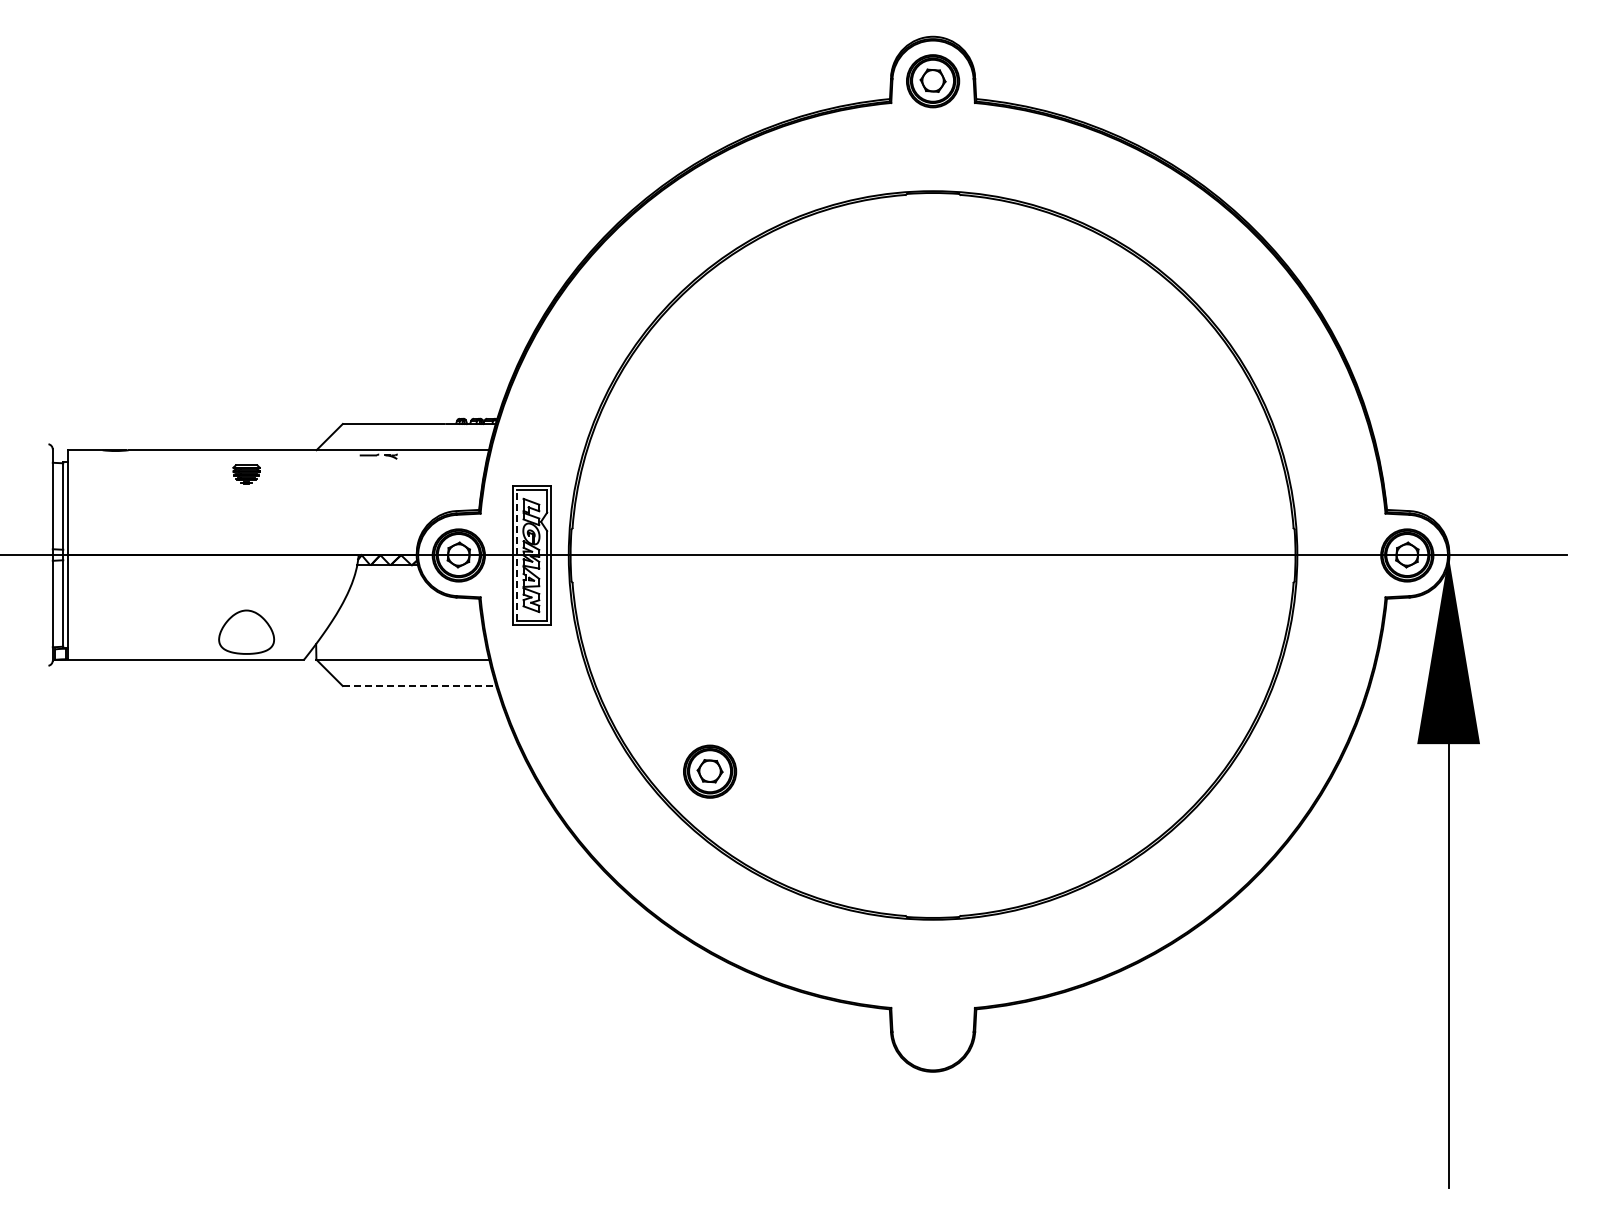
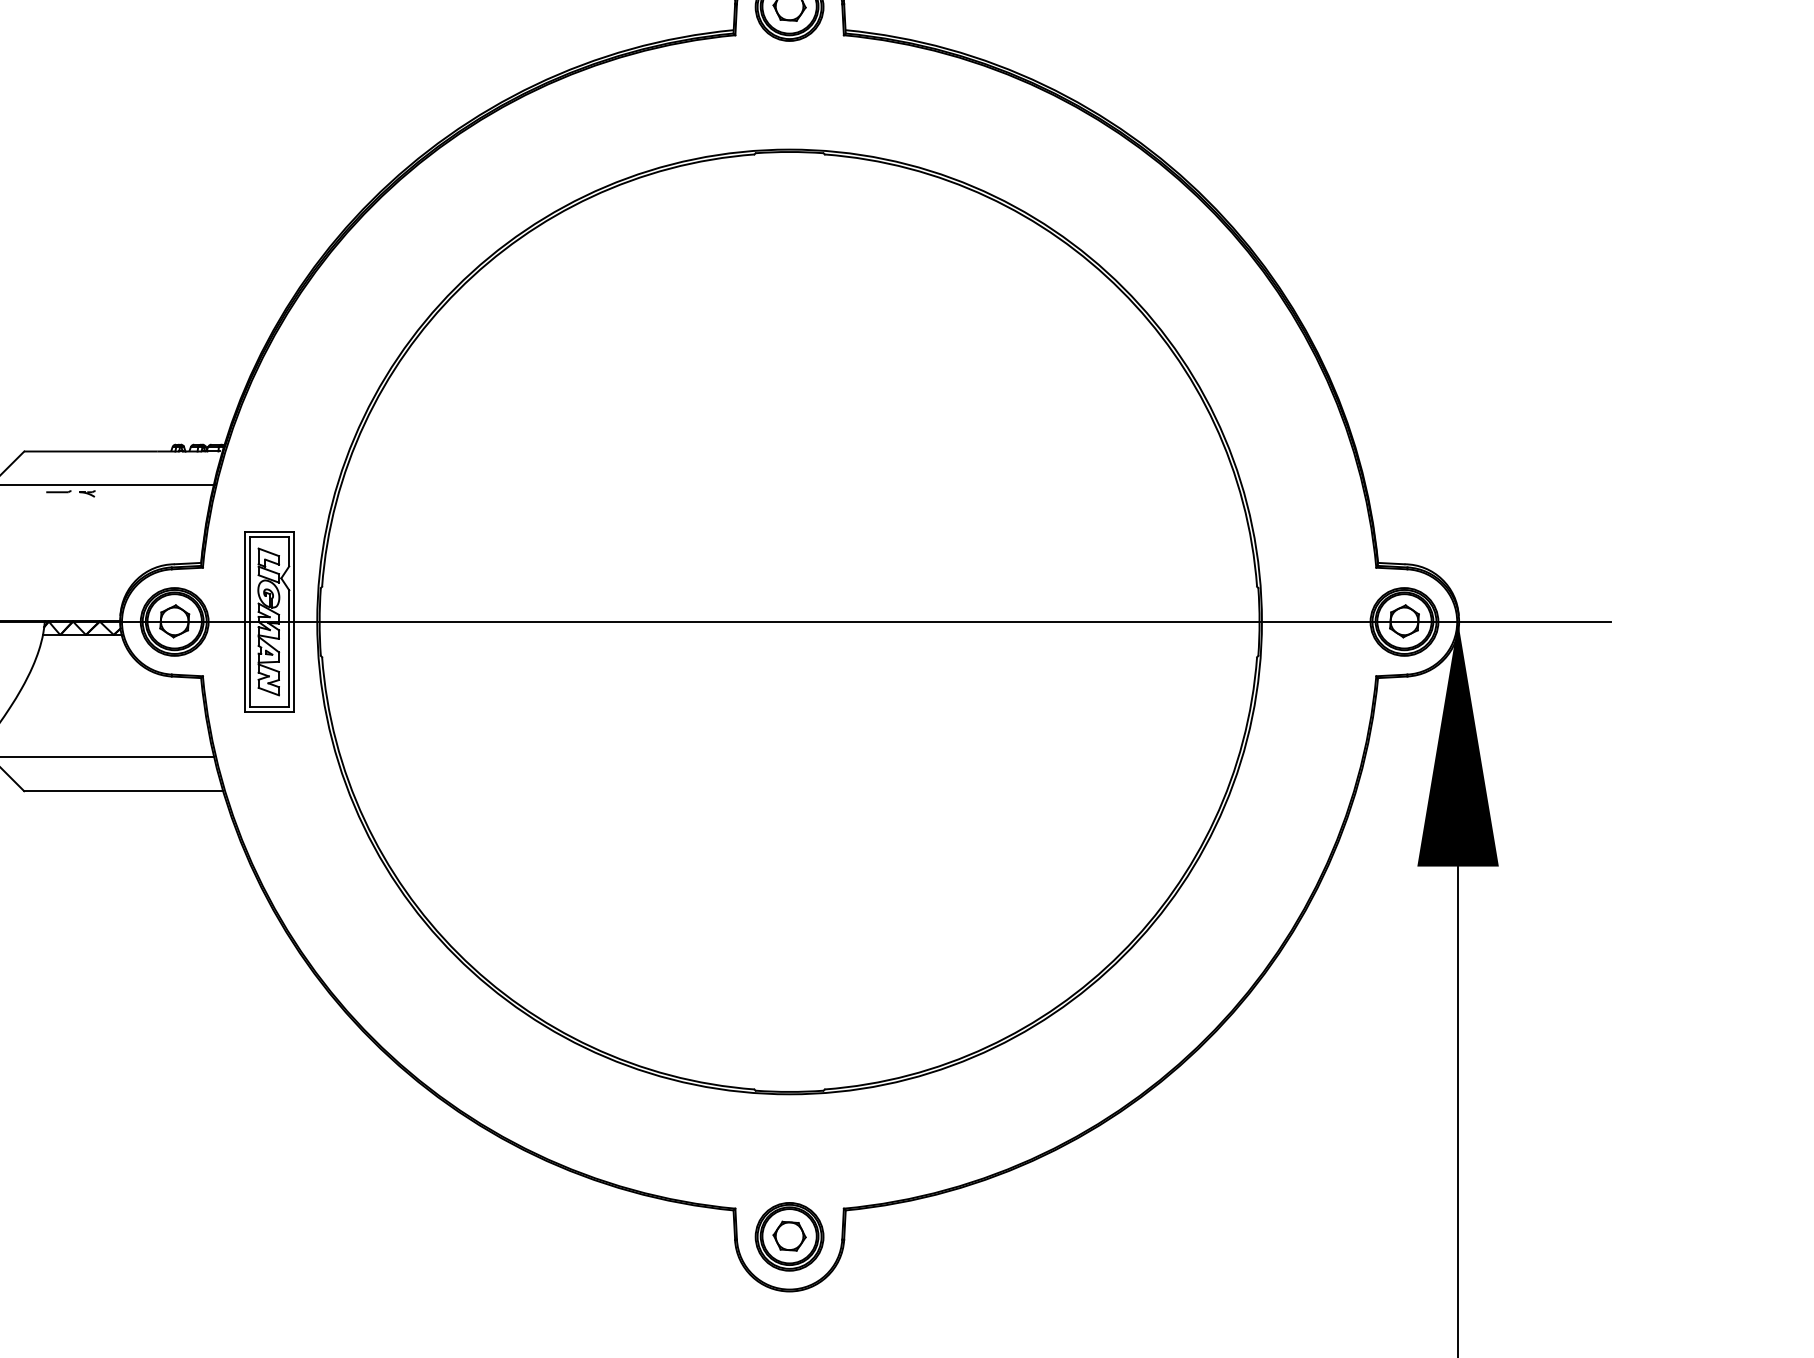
line: (517, 554) -> (250, 620), dashed -> solid
line: (419, 686) -> (123, 791), dashed -> solid
part: (710, 771) -> (790, 1236), moved

